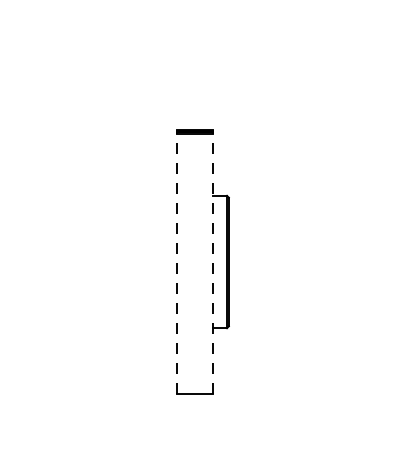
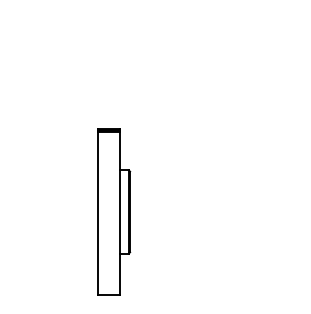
line: (177, 261) -> (97, 211), dashed -> solid
line: (212, 261) -> (119, 211), dashed -> solid

